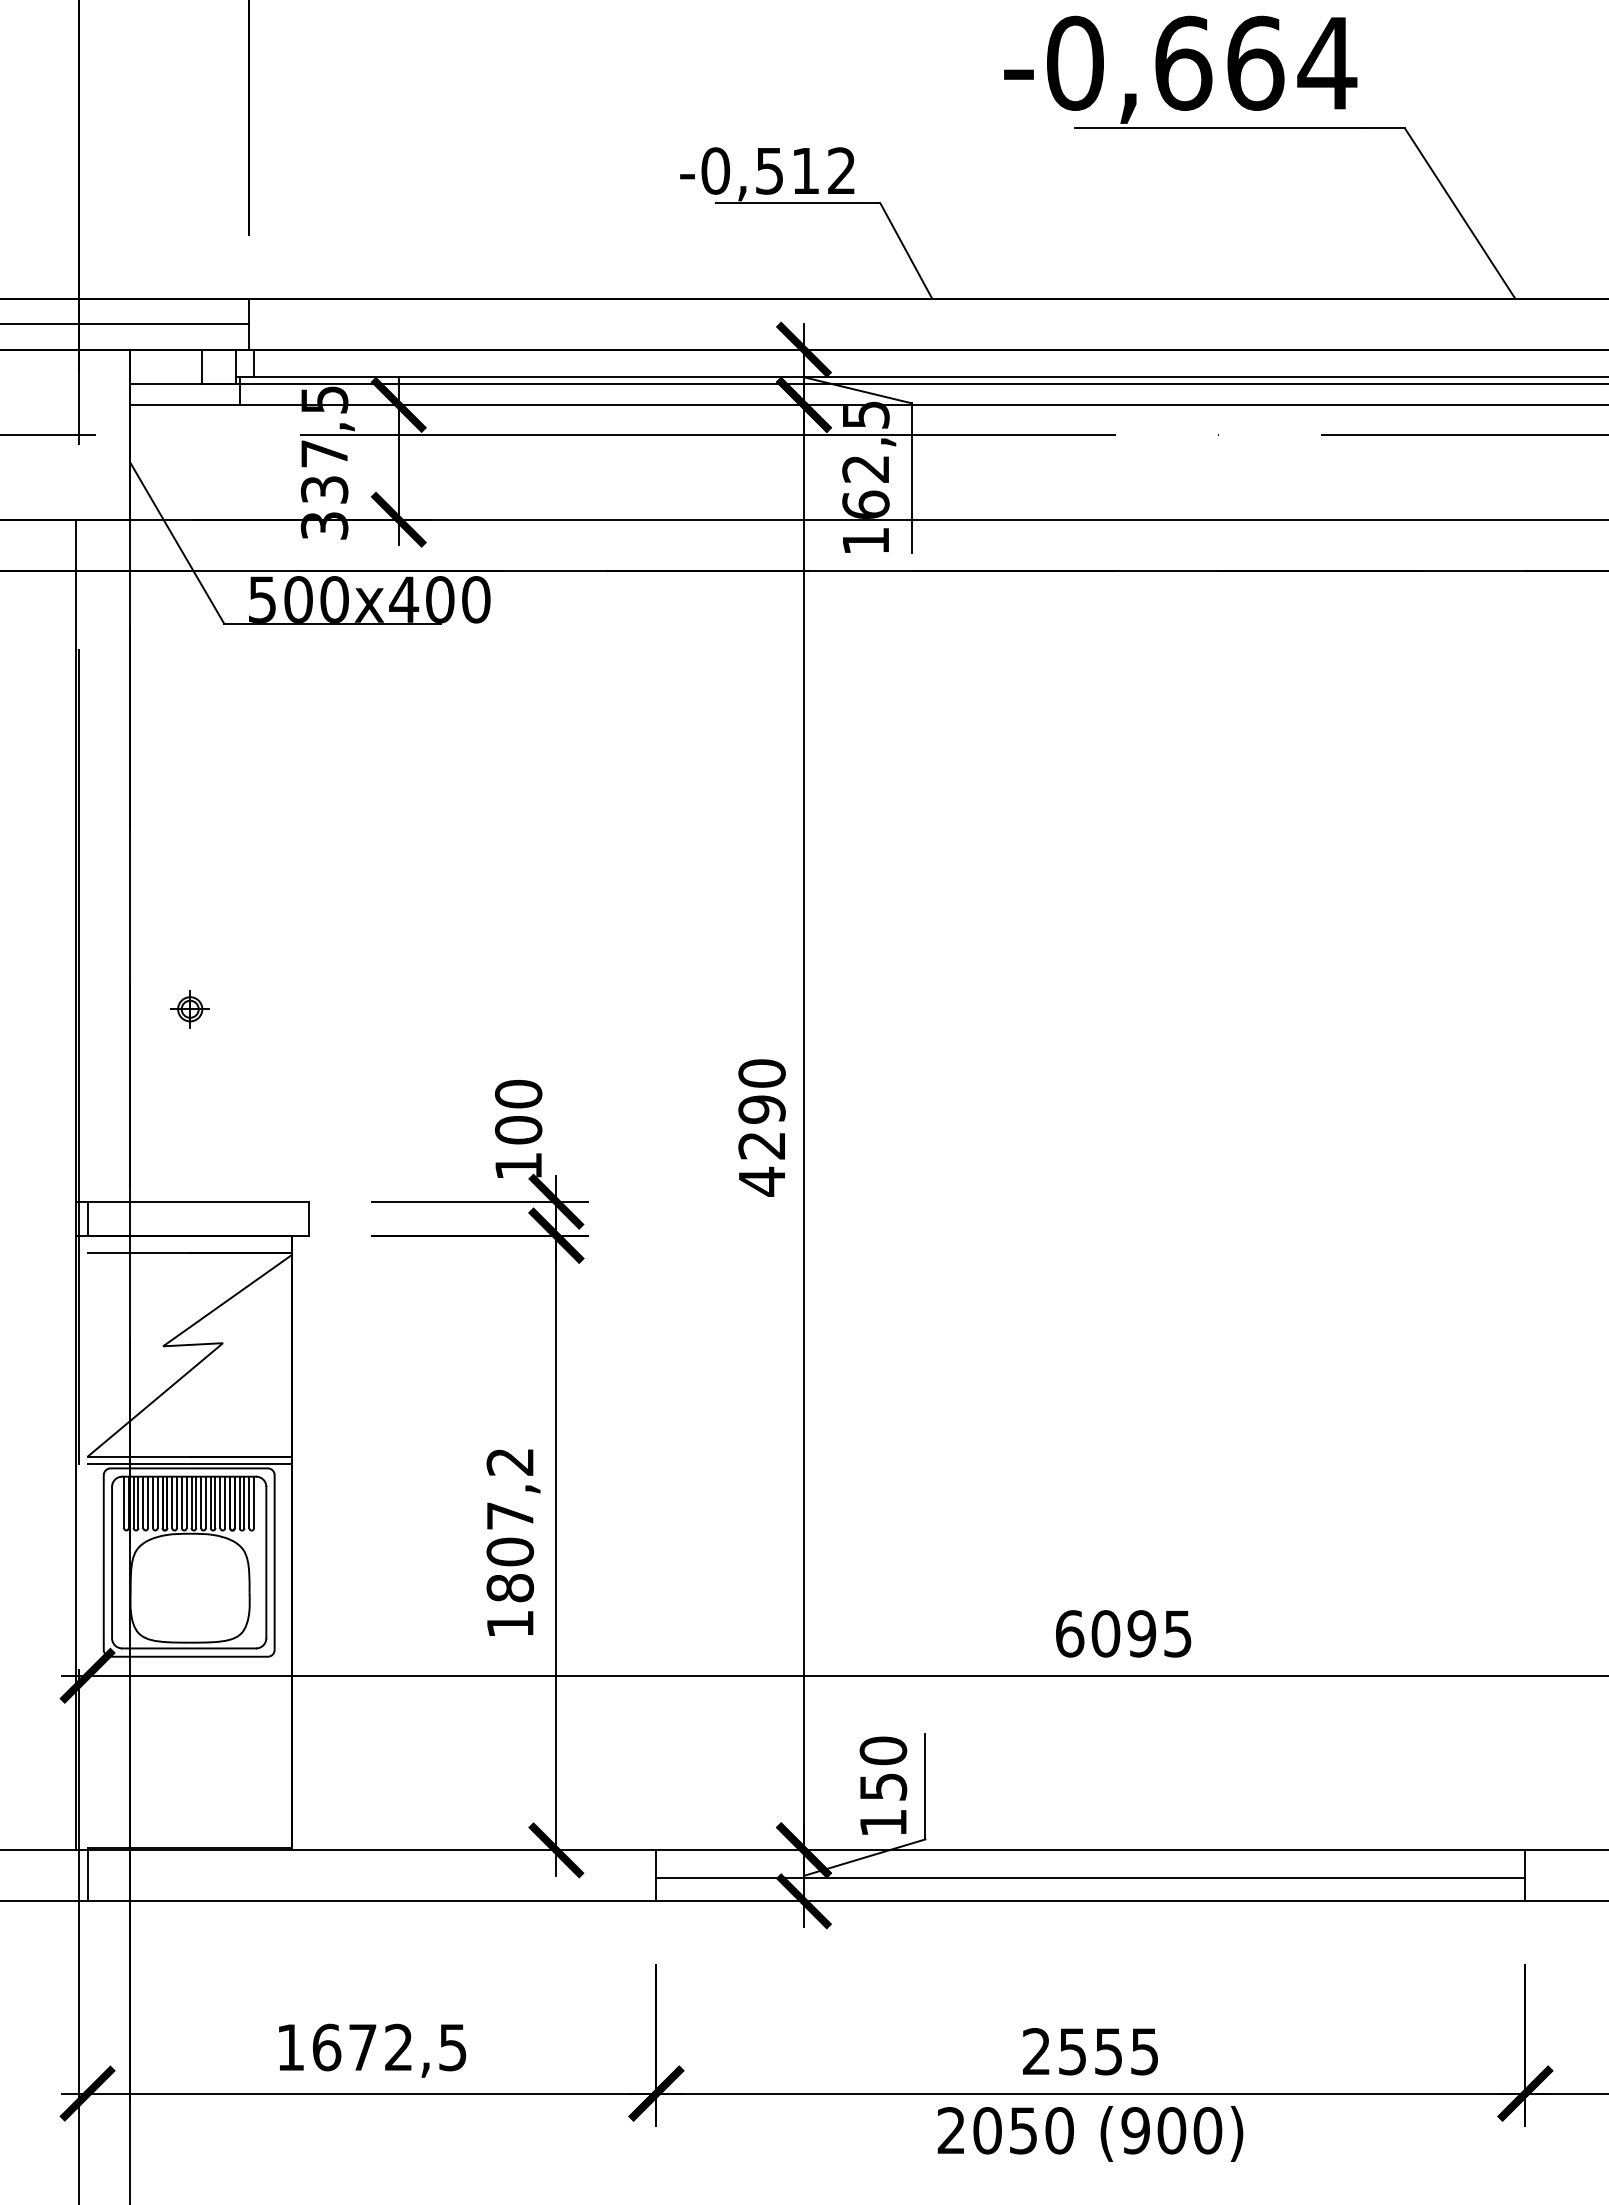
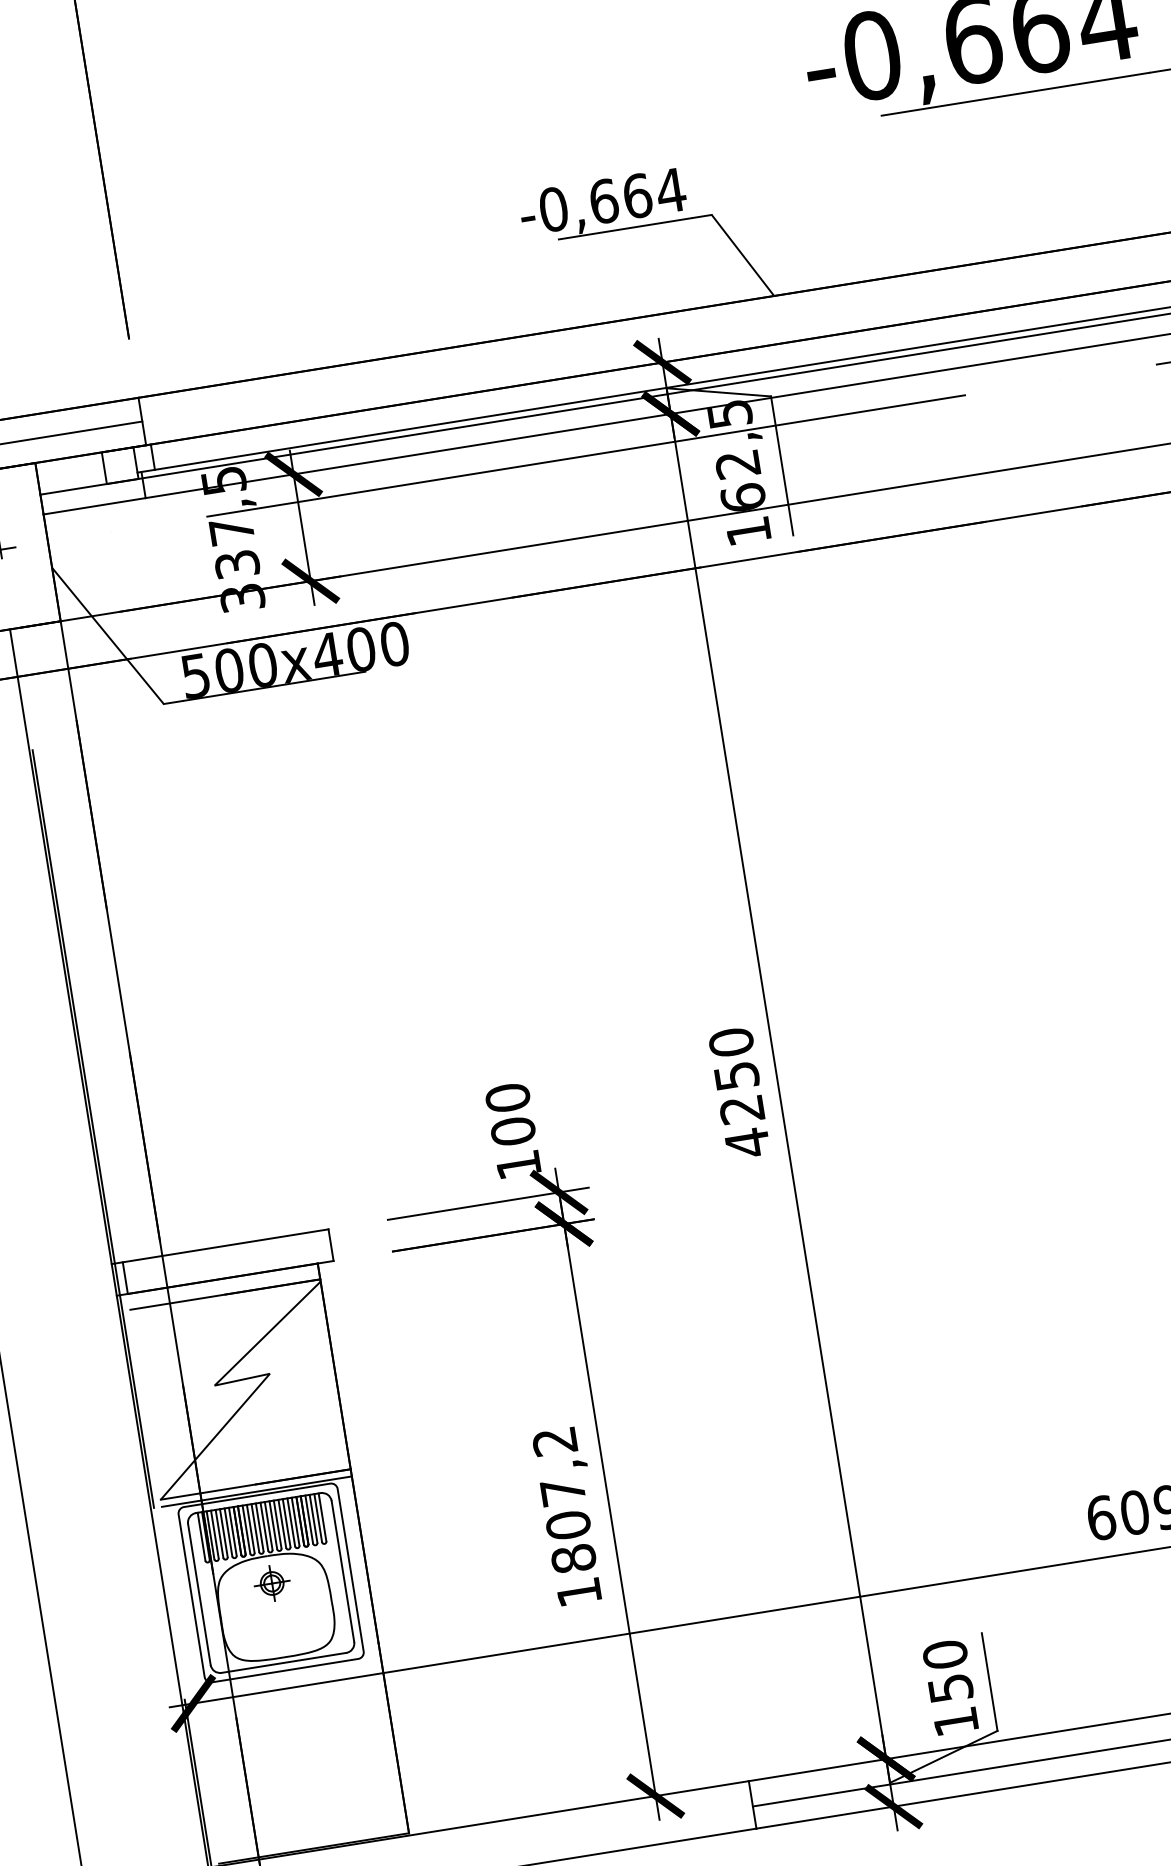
text: (805, 170) -> (637, 195), -0,512 -> -0,664
part: (189, 1009) -> (271, 1583), moved
text: (761, 1109) -> (736, 1076), 4290 -> 4250

